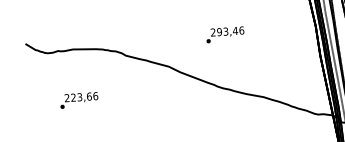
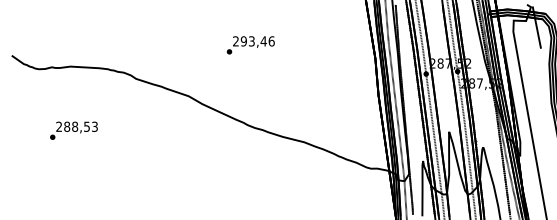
text: (225, 35) -> (250, 45), moved
text: (84, 96) -> (81, 126), 223,66 -> 288,53

